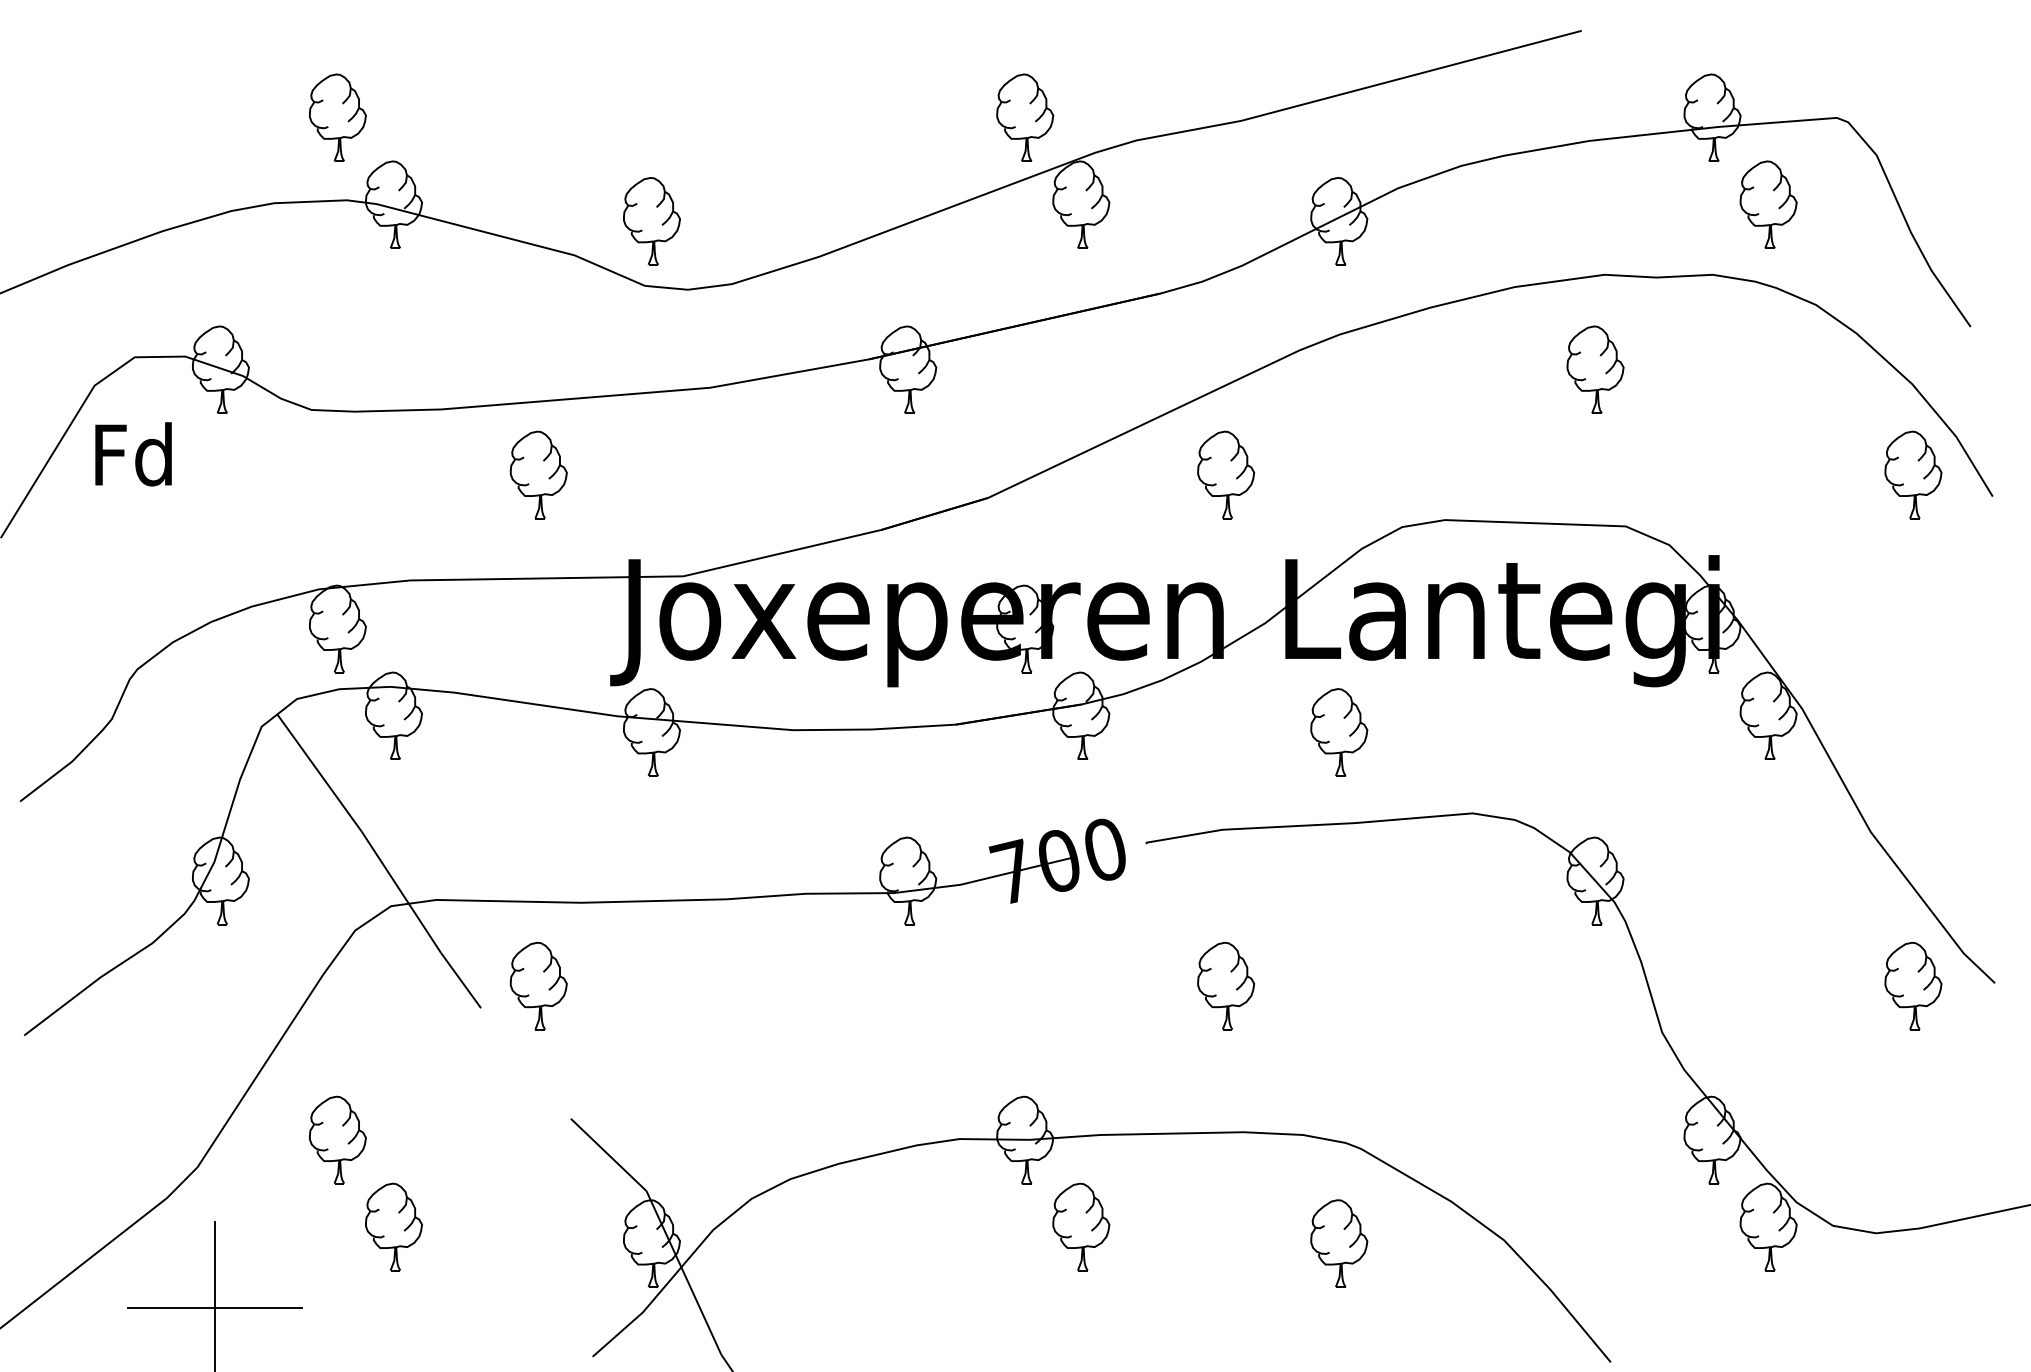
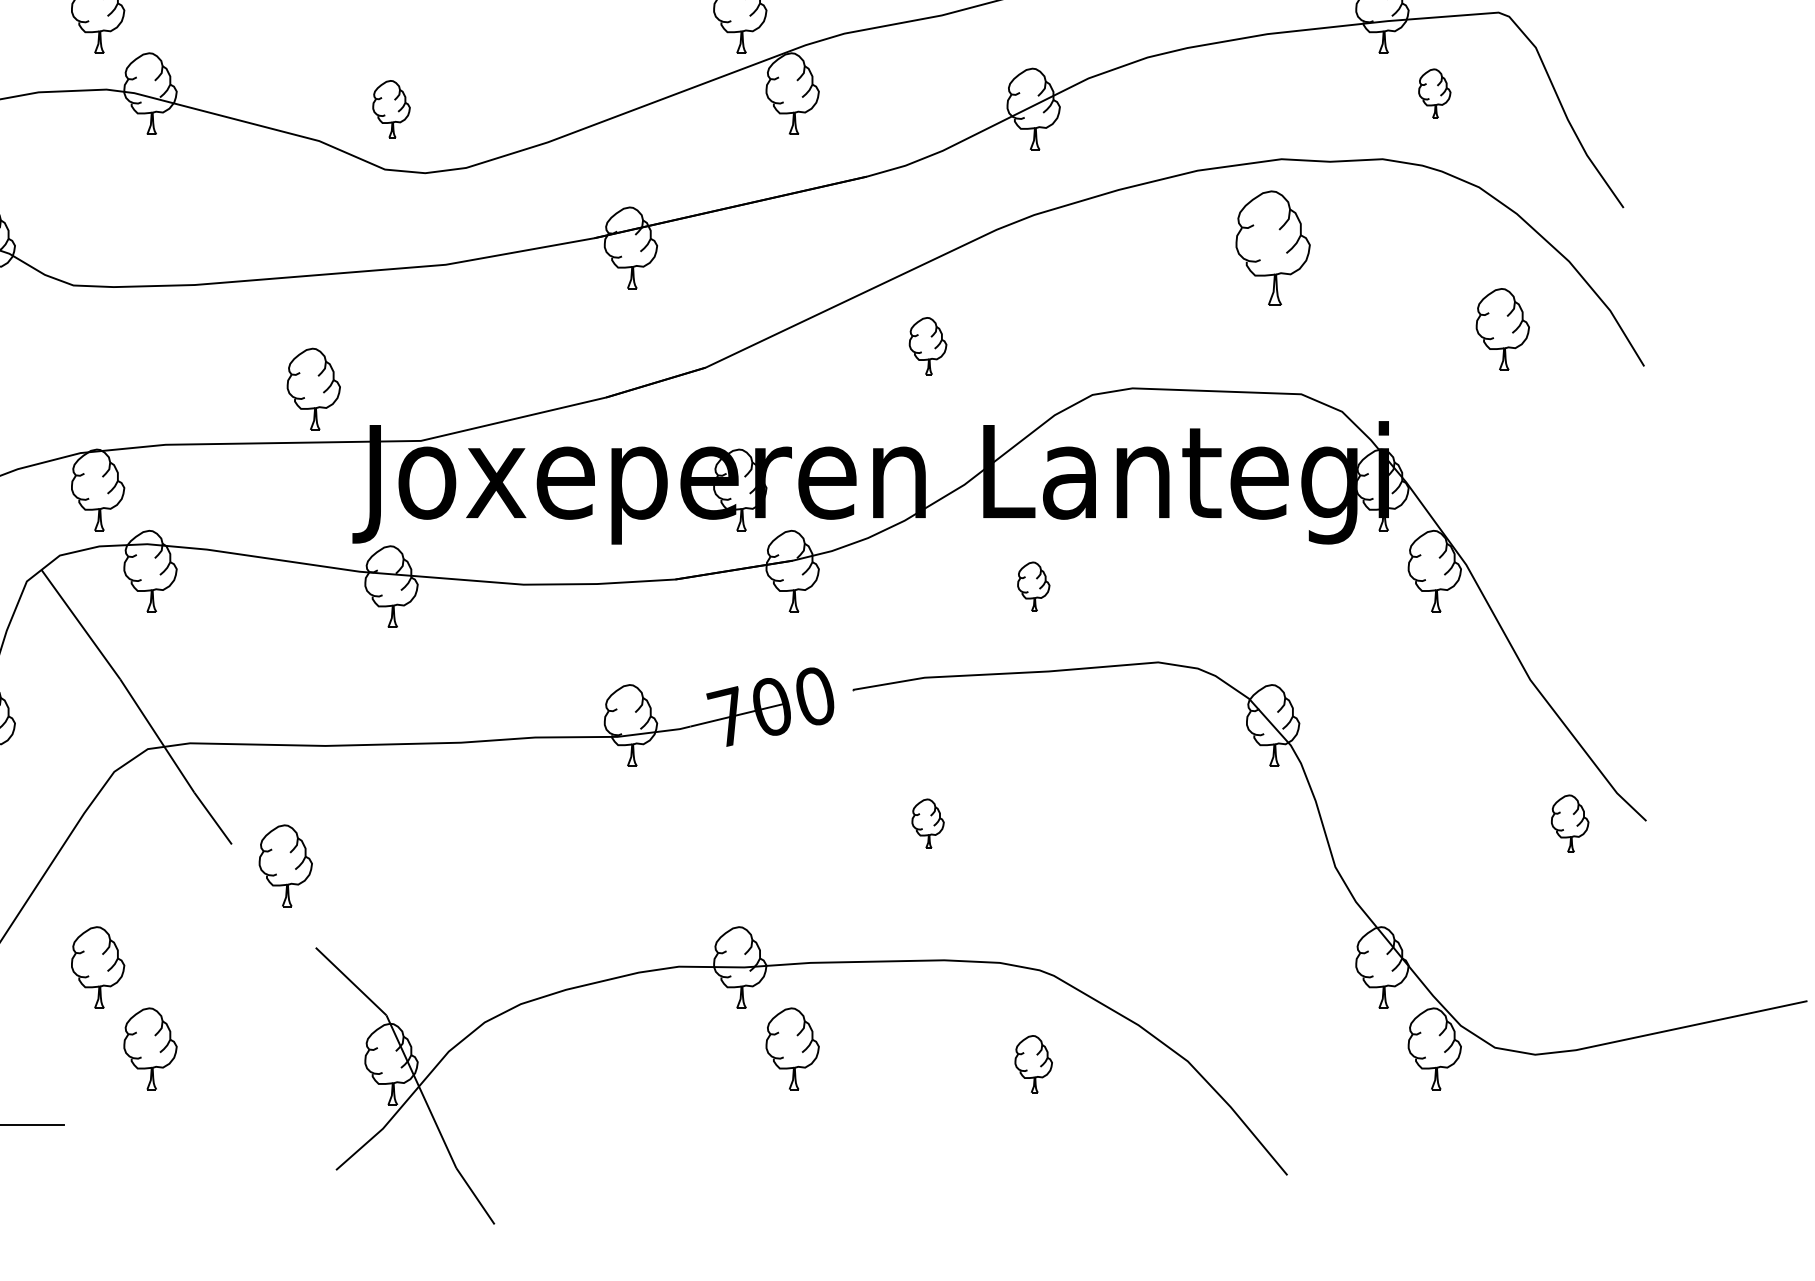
part: (1768, 204) -> (1434, 93), size x0.6
part: (651, 221) -> (391, 109), size x0.7
part: (1595, 369) -> (1273, 247), size x1.4
part: (538, 474) -> (313, 388), moved
part: (1226, 474) -> (928, 345), size x0.7
part: (1913, 474) -> (1502, 328), moved
part: (1339, 732) -> (1033, 586), size x0.6
part: (538, 985) -> (285, 865), moved
part: (1226, 985) -> (928, 823), size x0.6
part: (1913, 985) -> (1570, 823), size x0.7
part: (1339, 1243) -> (1033, 1064), size x0.7

